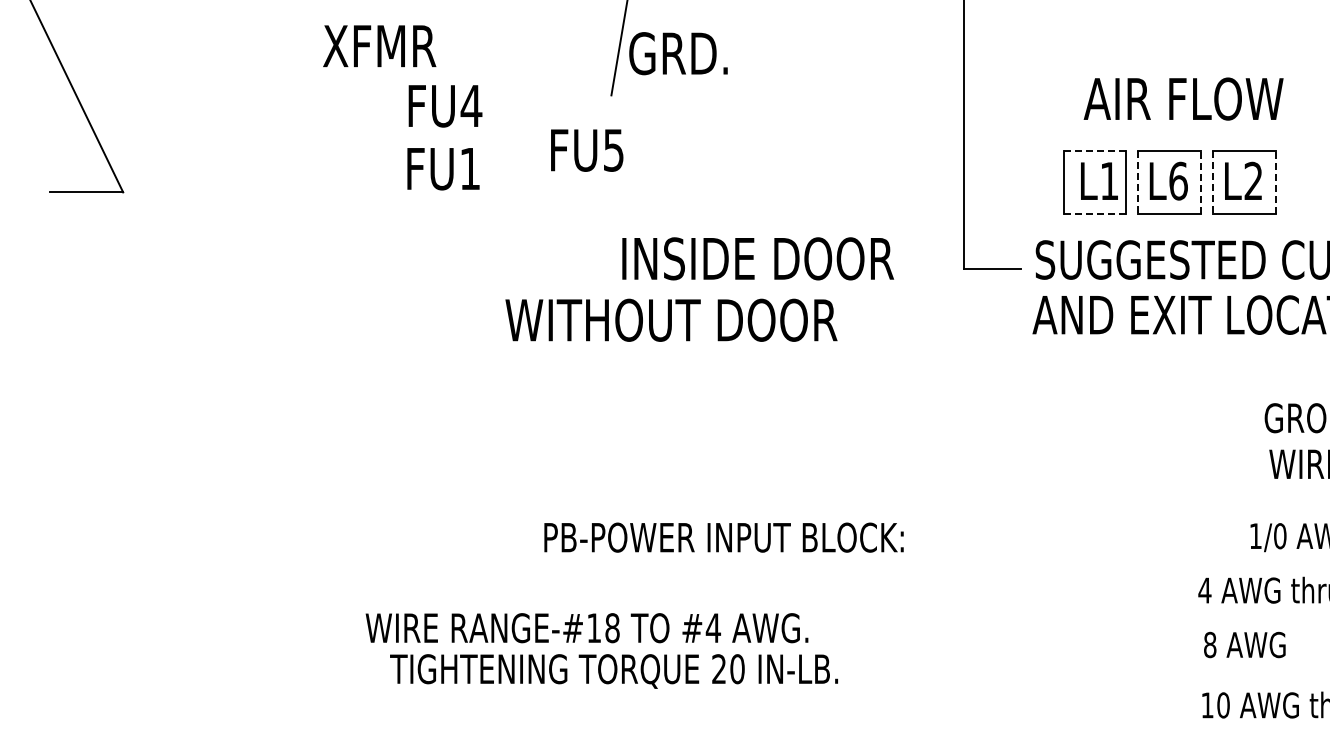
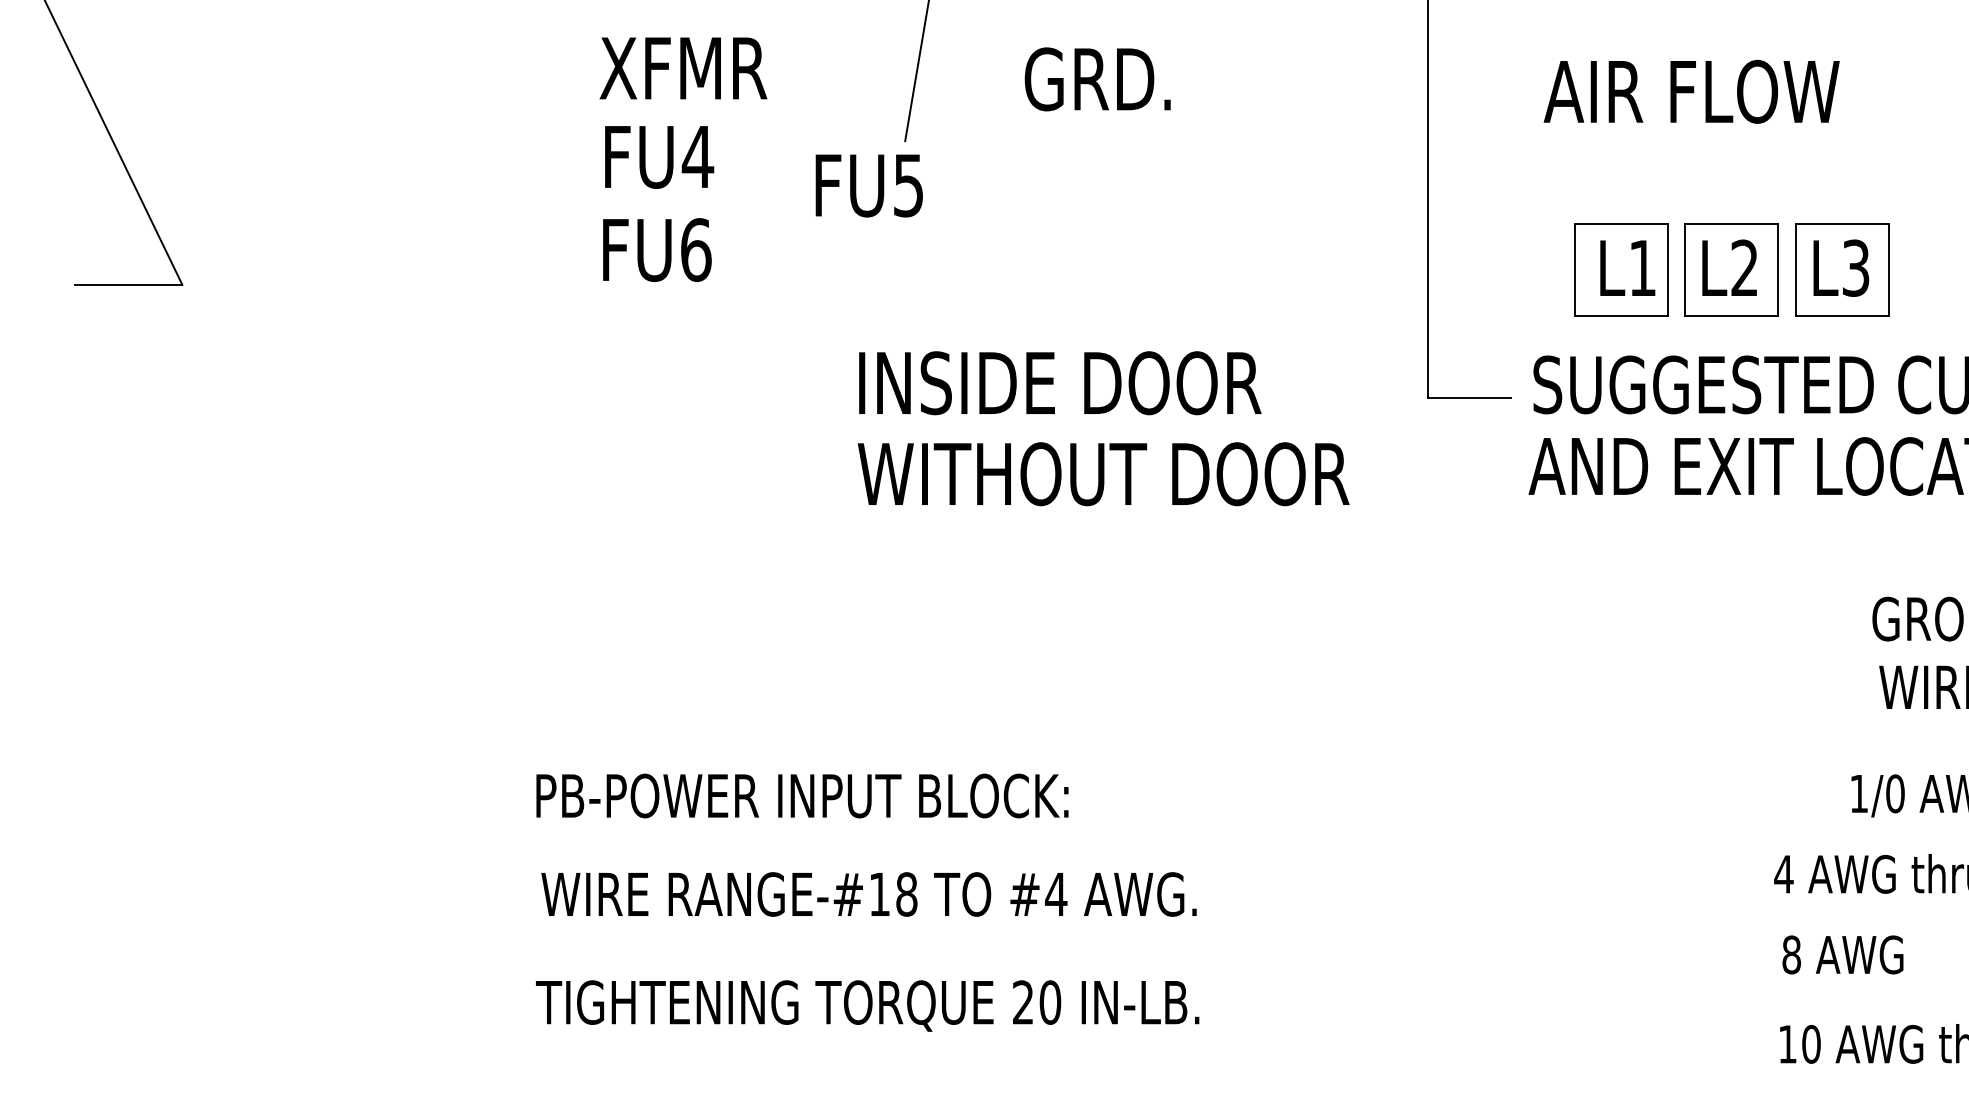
text: (379, 45) -> (683, 67), moved
text: (678, 53) -> (1097, 79), moved
text: (1183, 98) -> (1691, 90), moved
text: (587, 150) -> (869, 185), moved
line: (1094, 151) -> (1620, 224), dashed -> solid
text: (470, 168) -> (696, 249), FU1 -> FU6
text: (1178, 180) -> (1744, 267), L6 -> L2
line: (1200, 181) -> (1777, 268), dashed -> solid
text: (1253, 181) -> (1855, 268), L2 -> L3
line: (1275, 181) -> (1888, 268), dashed -> solid
line: (1138, 182) -> (1685, 270), dashed -> solid
line: (1213, 182) -> (1796, 270), dashed -> solid
line: (1095, 213) -> (1621, 316), dashed -> solid
text: (758, 258) -> (1060, 382), moved
text: (671, 319) -> (1103, 472), moved
text: (723, 537) -> (801, 795), moved
text: (586, 628) -> (868, 894), moved
text: (613, 671) -> (866, 1006), moved

